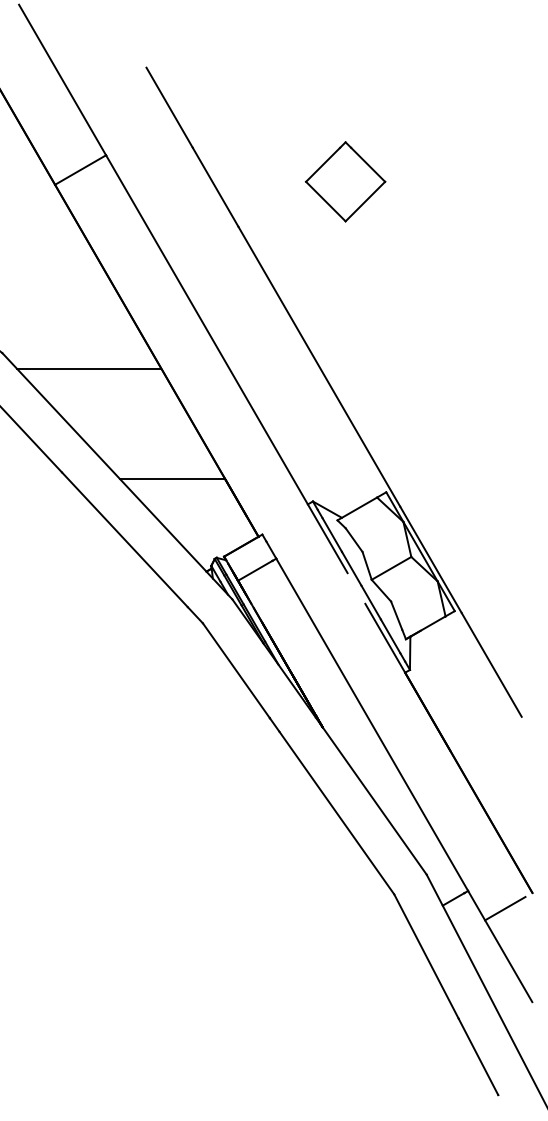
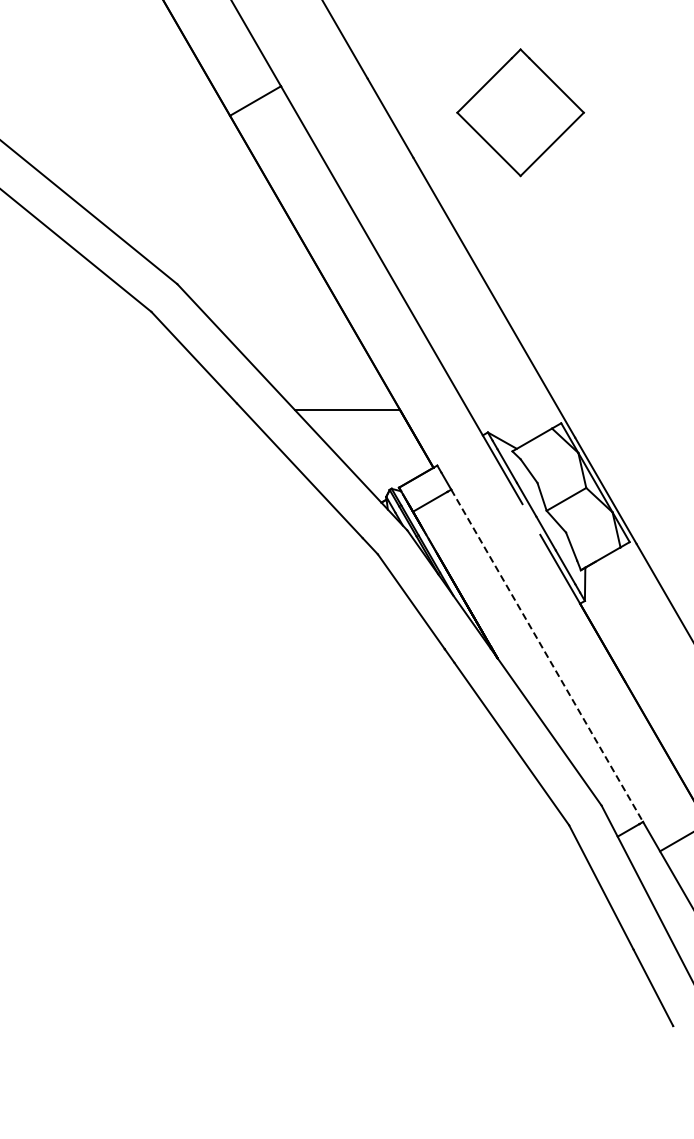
part: (345, 181) -> (520, 112), size x1.6
line: (88, 368) -> (263, 299), removed
line: (372, 724) -> (547, 655), solid -> dashed

